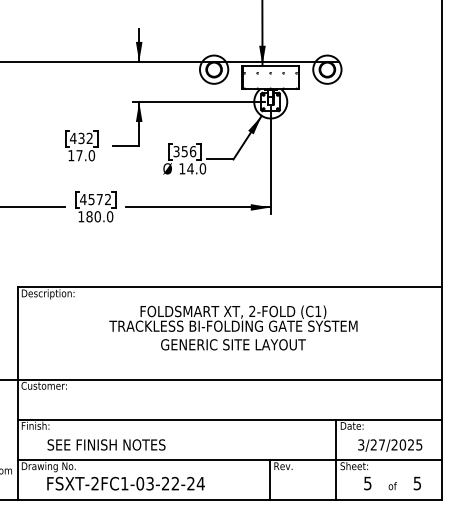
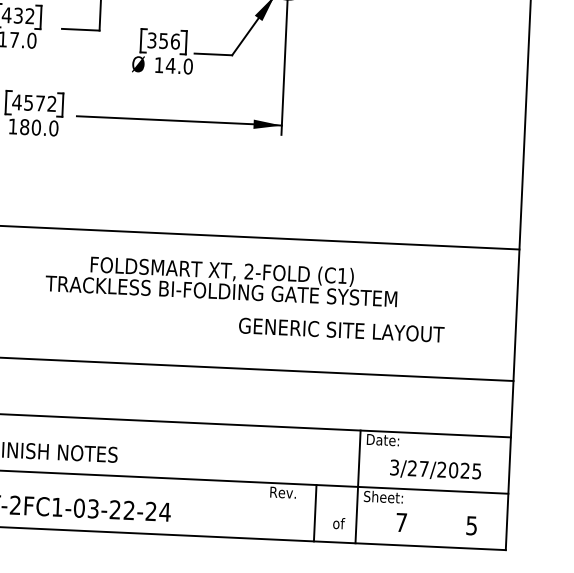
text: (233, 344) -> (341, 329), moved
line: (269, 479) -> (314, 513), moved
text: (367, 483) -> (401, 522), 5 -> 7
text: (392, 486) -> (338, 524), moved

